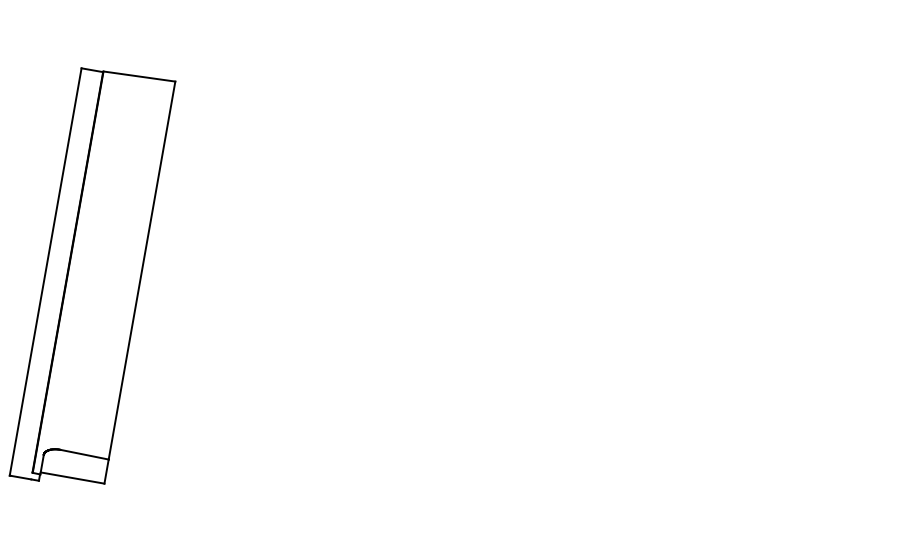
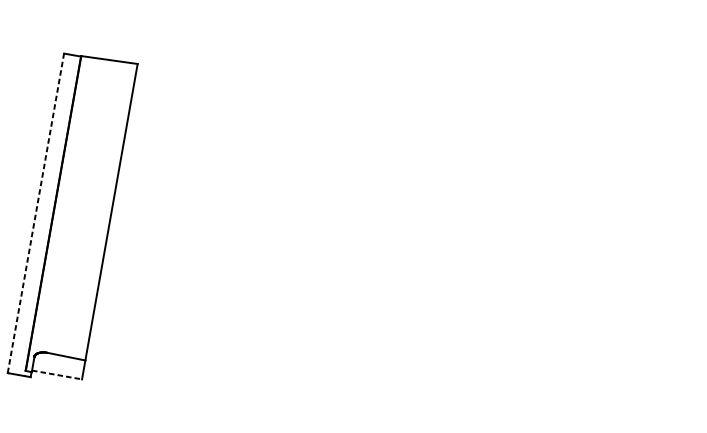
line: (45, 271) -> (35, 212), solid -> dashed
line: (73, 478) -> (57, 375), solid -> dashed

